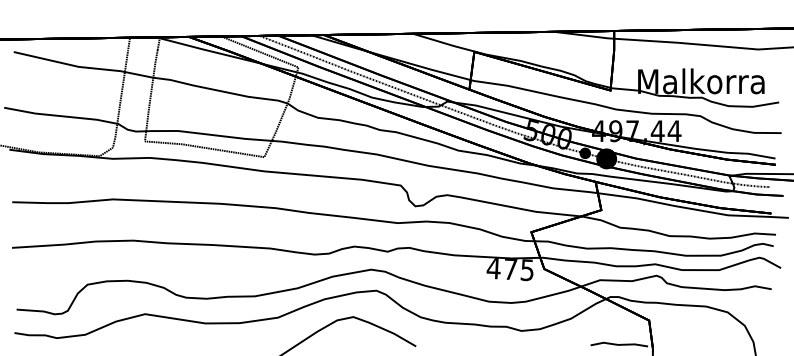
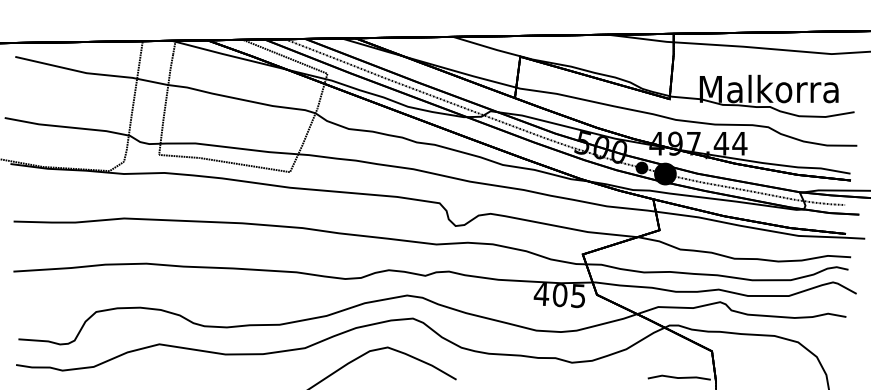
text: (510, 269) -> (559, 295), 475 -> 405

